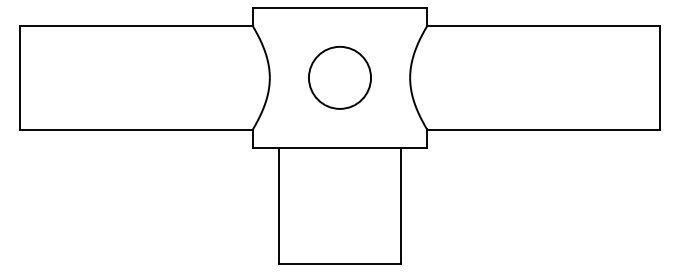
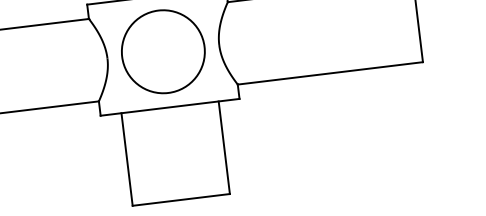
circle: (339, 77) -> (162, 51), size x1.67

